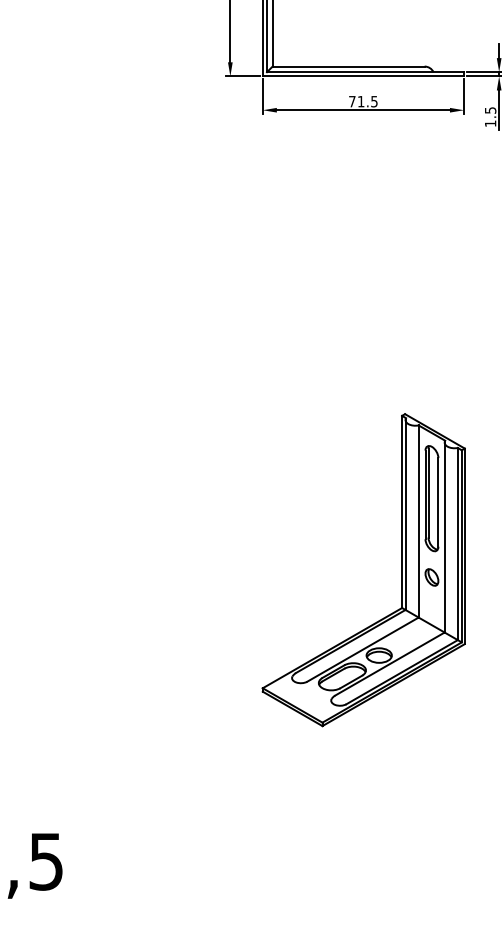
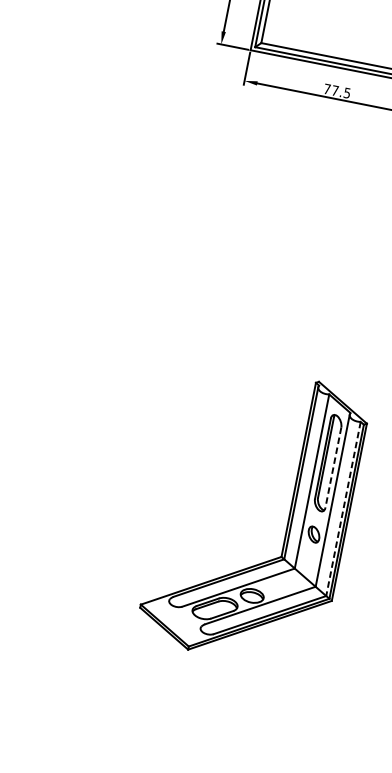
text: (361, 101) -> (335, 90), 71.5 -> 77.5
line: (438, 502) -> (333, 467), solid -> dashed
line: (457, 544) -> (343, 509), solid -> dashed

